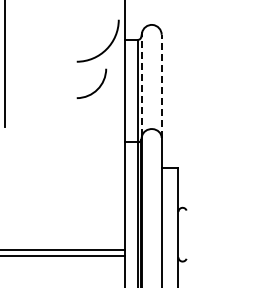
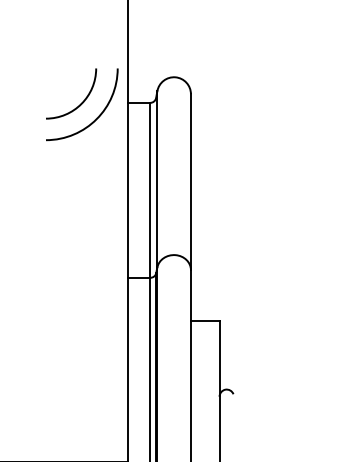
line: (142, 84) -> (158, 179), dashed -> solid
line: (161, 86) -> (190, 182), dashed -> solid
arc: (97, 88) -> (81, 102), moved

